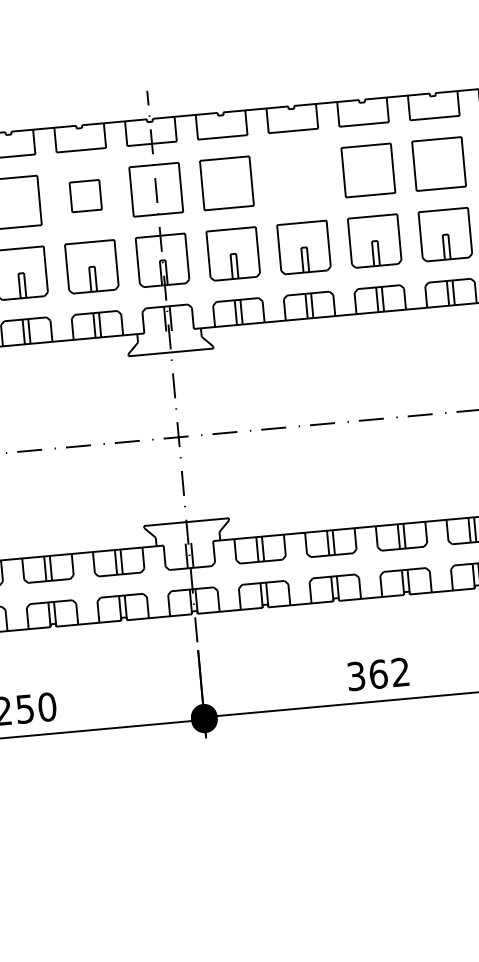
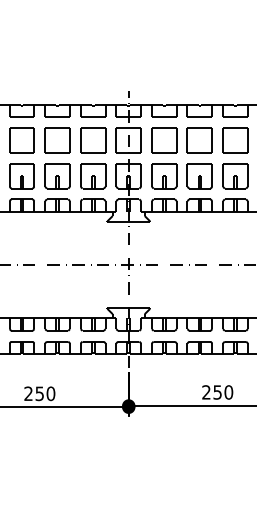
part: (296, 176) -> (199, 140), added
part: (86, 195) -> (93, 140), size x1.67
text: (378, 674) -> (217, 392), 362 -> 250

